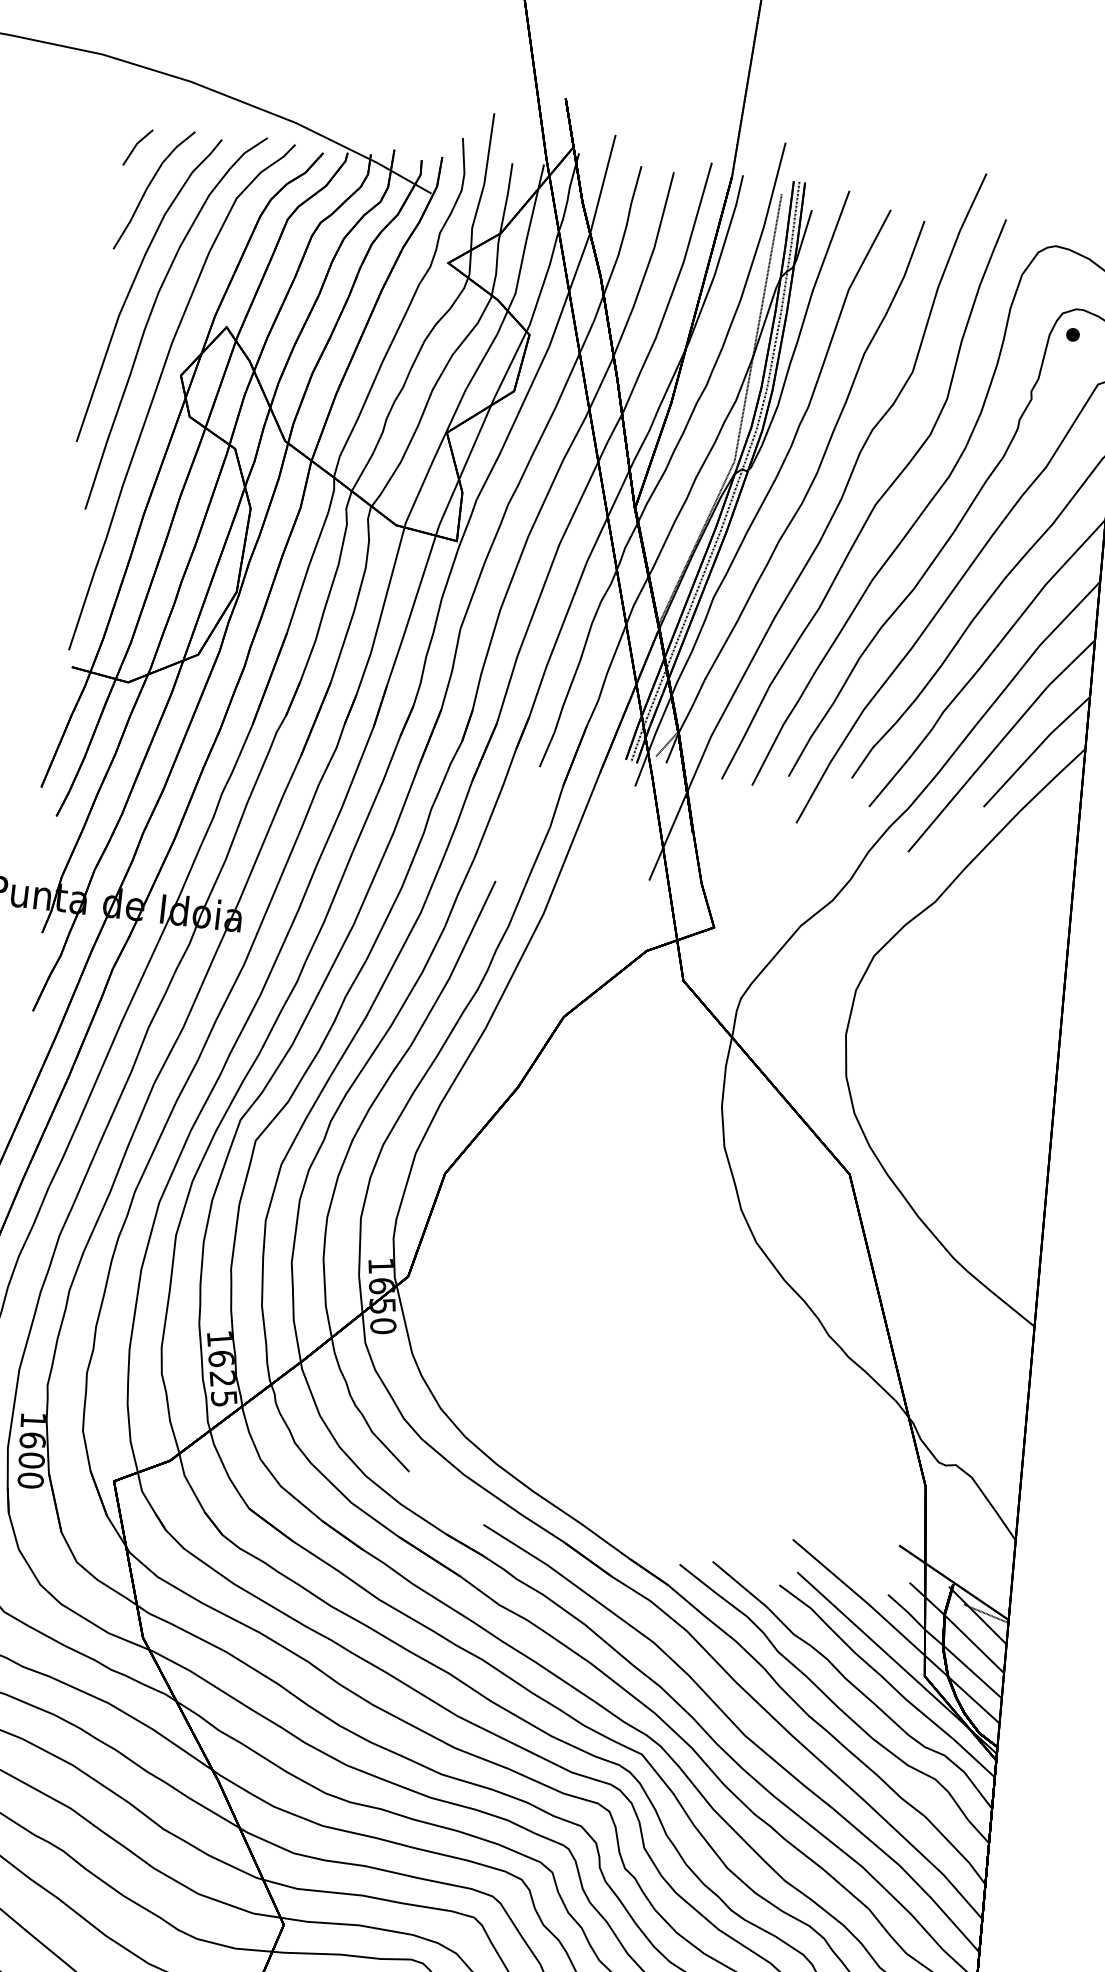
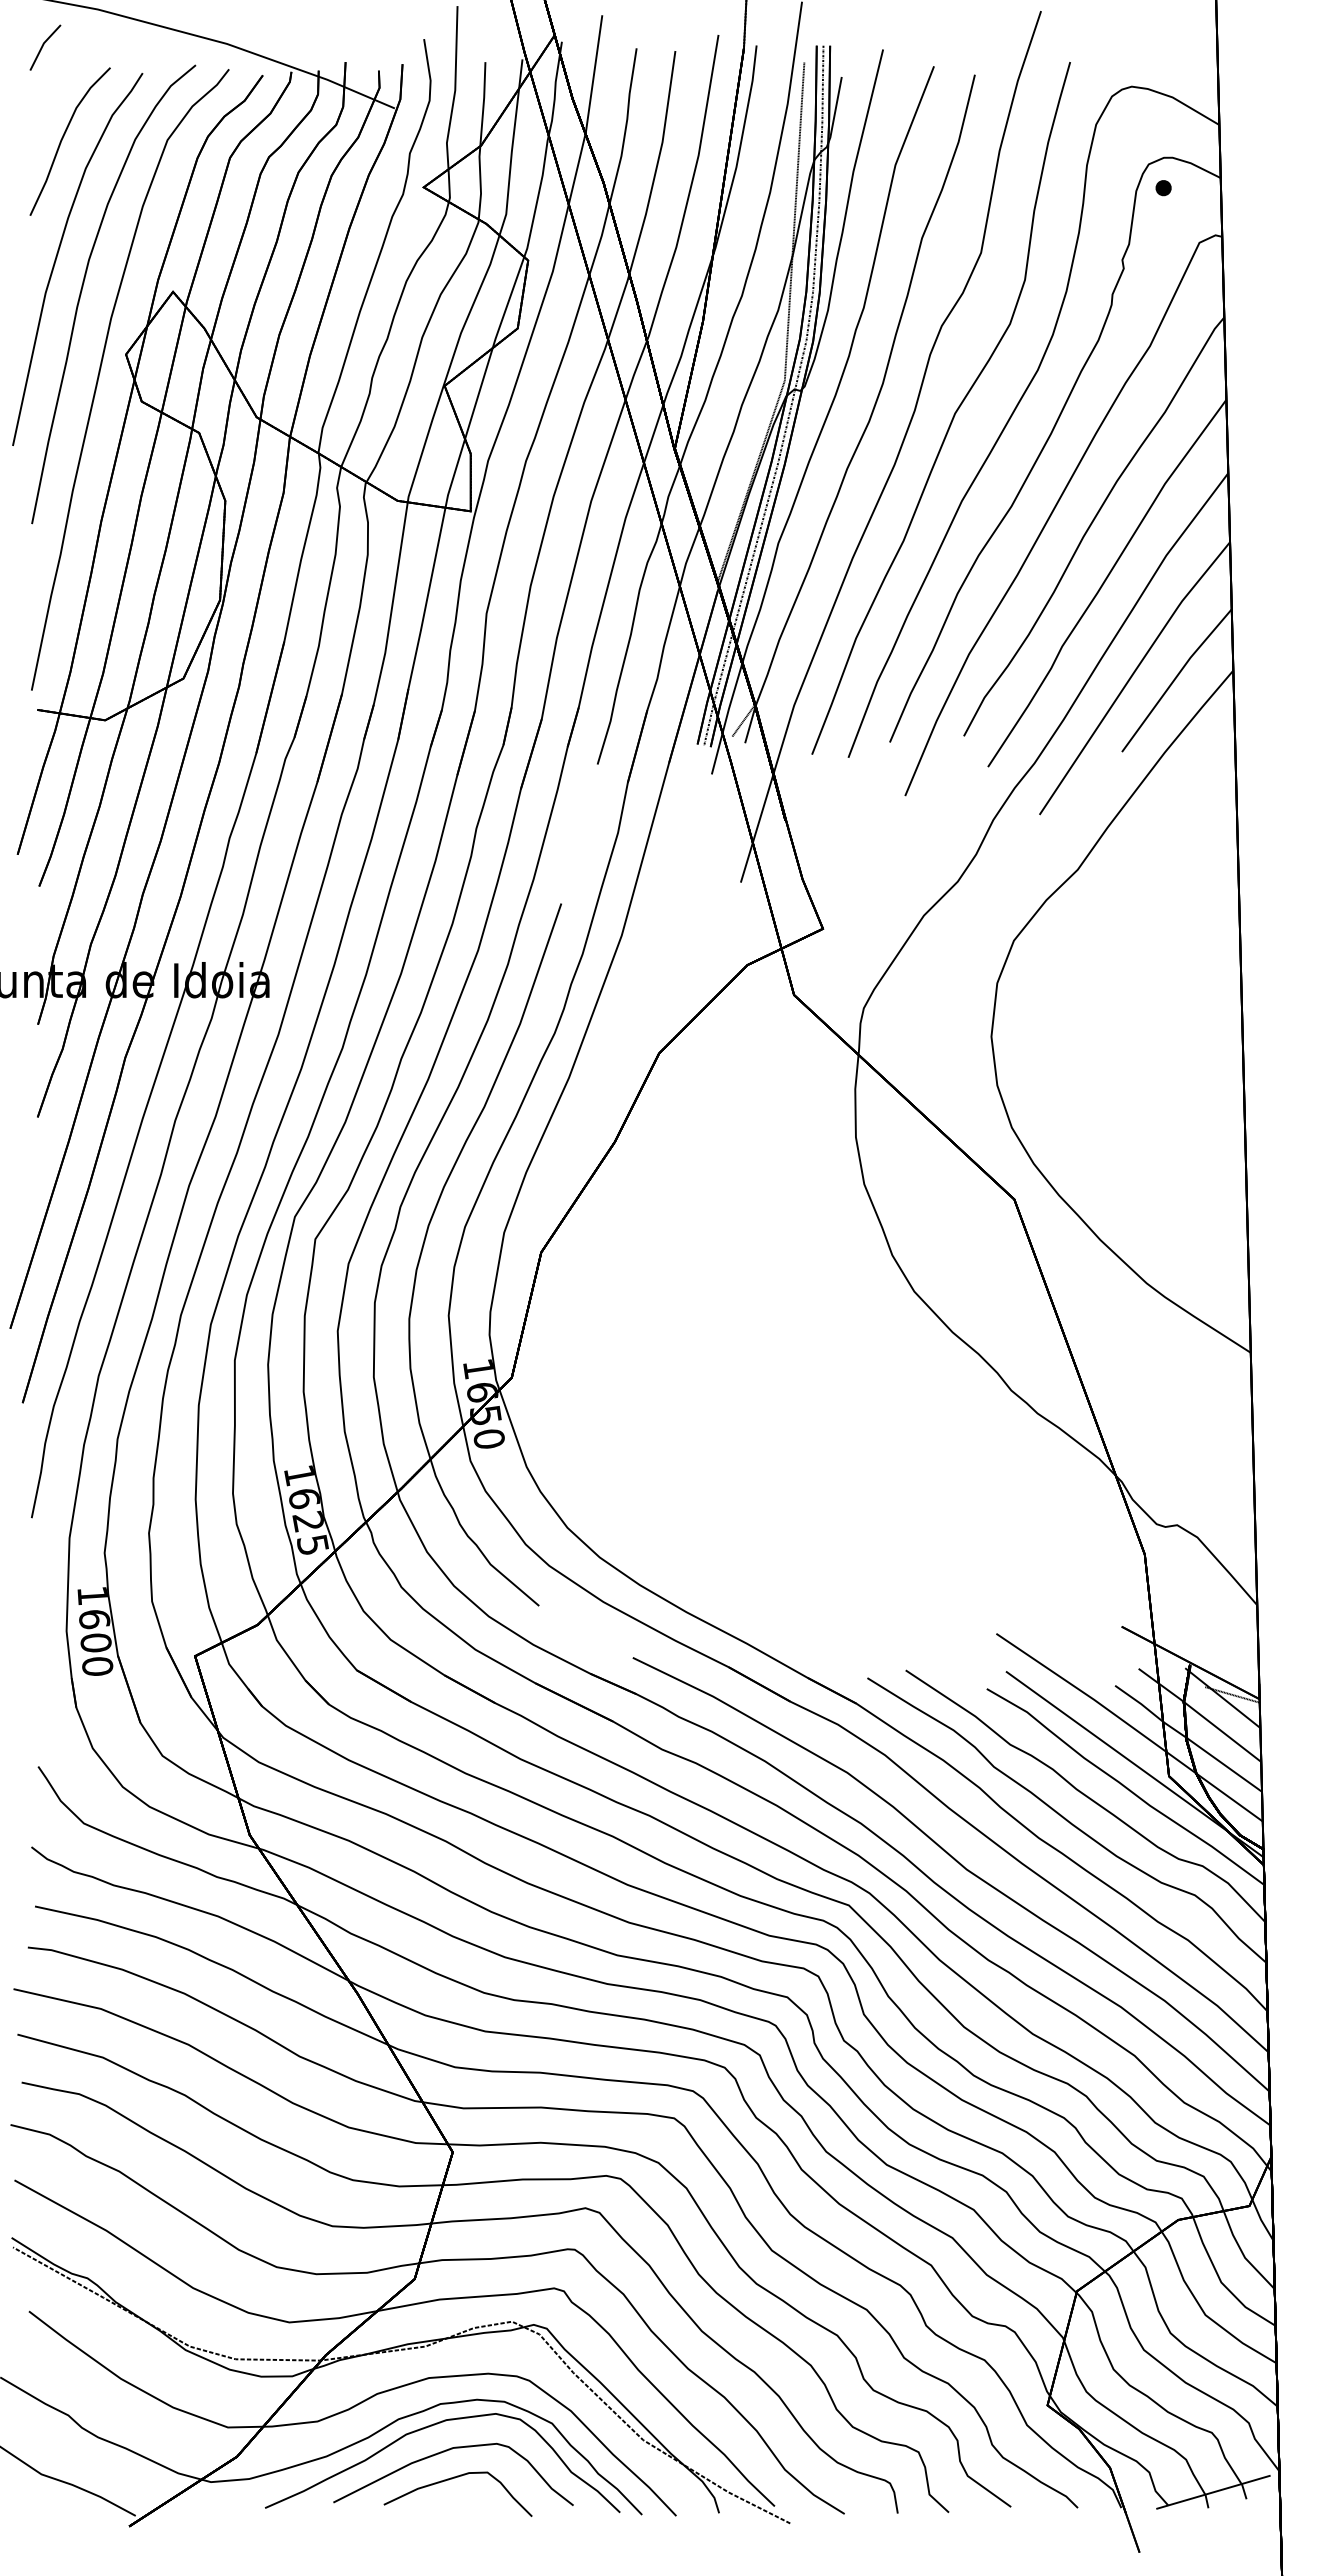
line: (136, 146) -> (43, 46), moved

